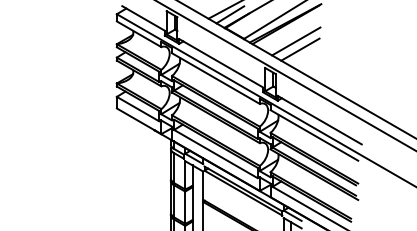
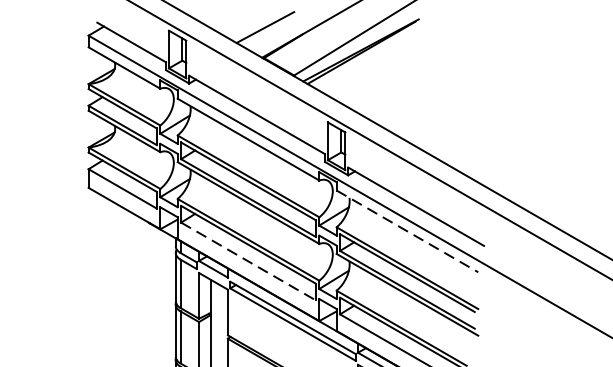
line: (230, 14) -> (272, 36), removed
line: (296, 41) -> (378, 79), removed
line: (300, 49) -> (385, 92), removed
line: (314, 135) -> (407, 231), solid -> dashed
line: (216, 154) -> (249, 262), solid -> dashed

